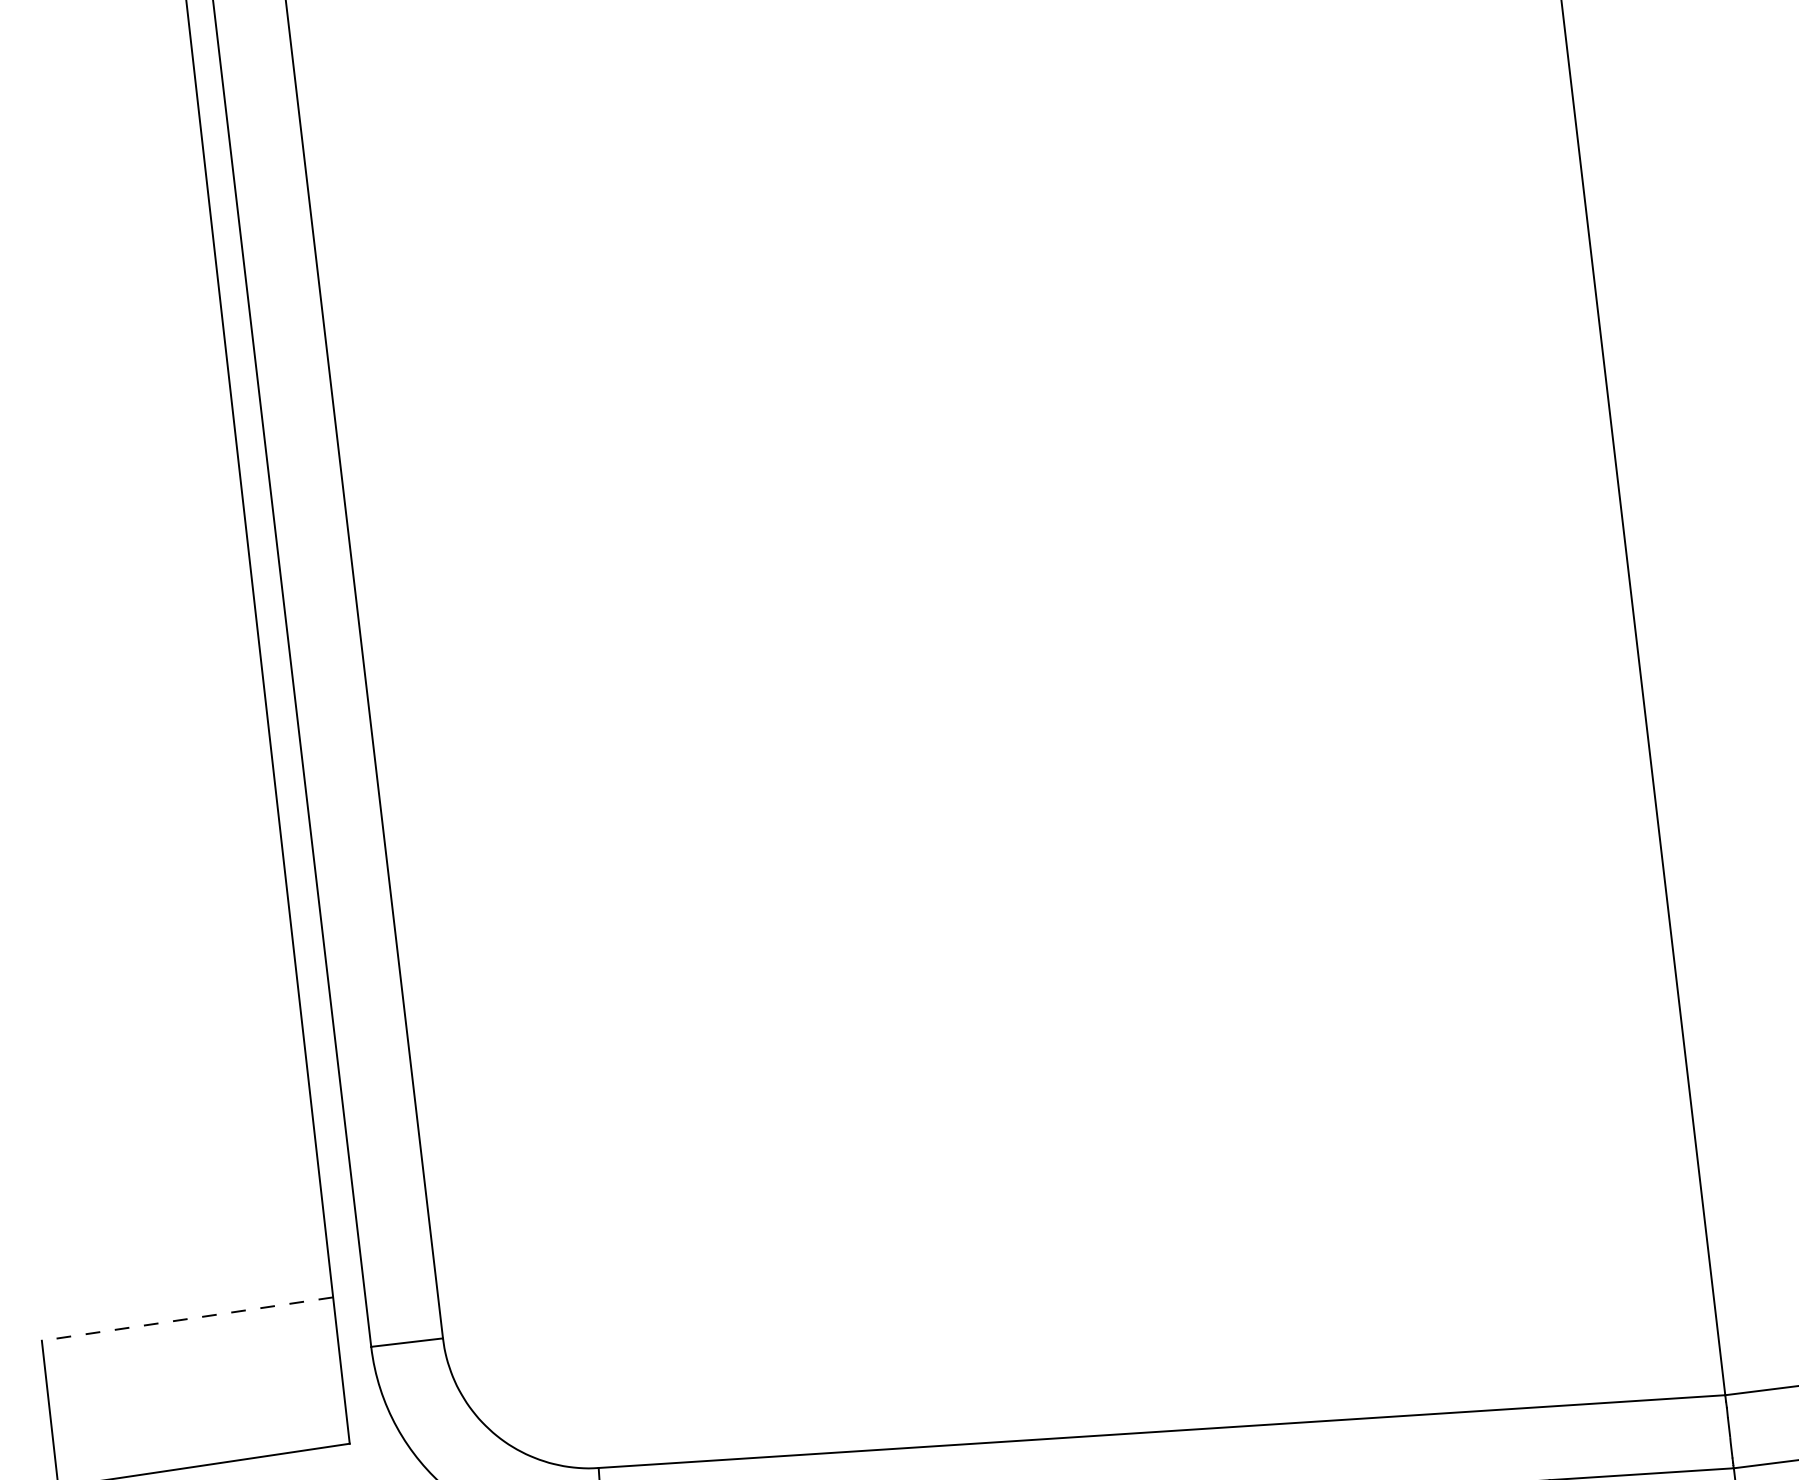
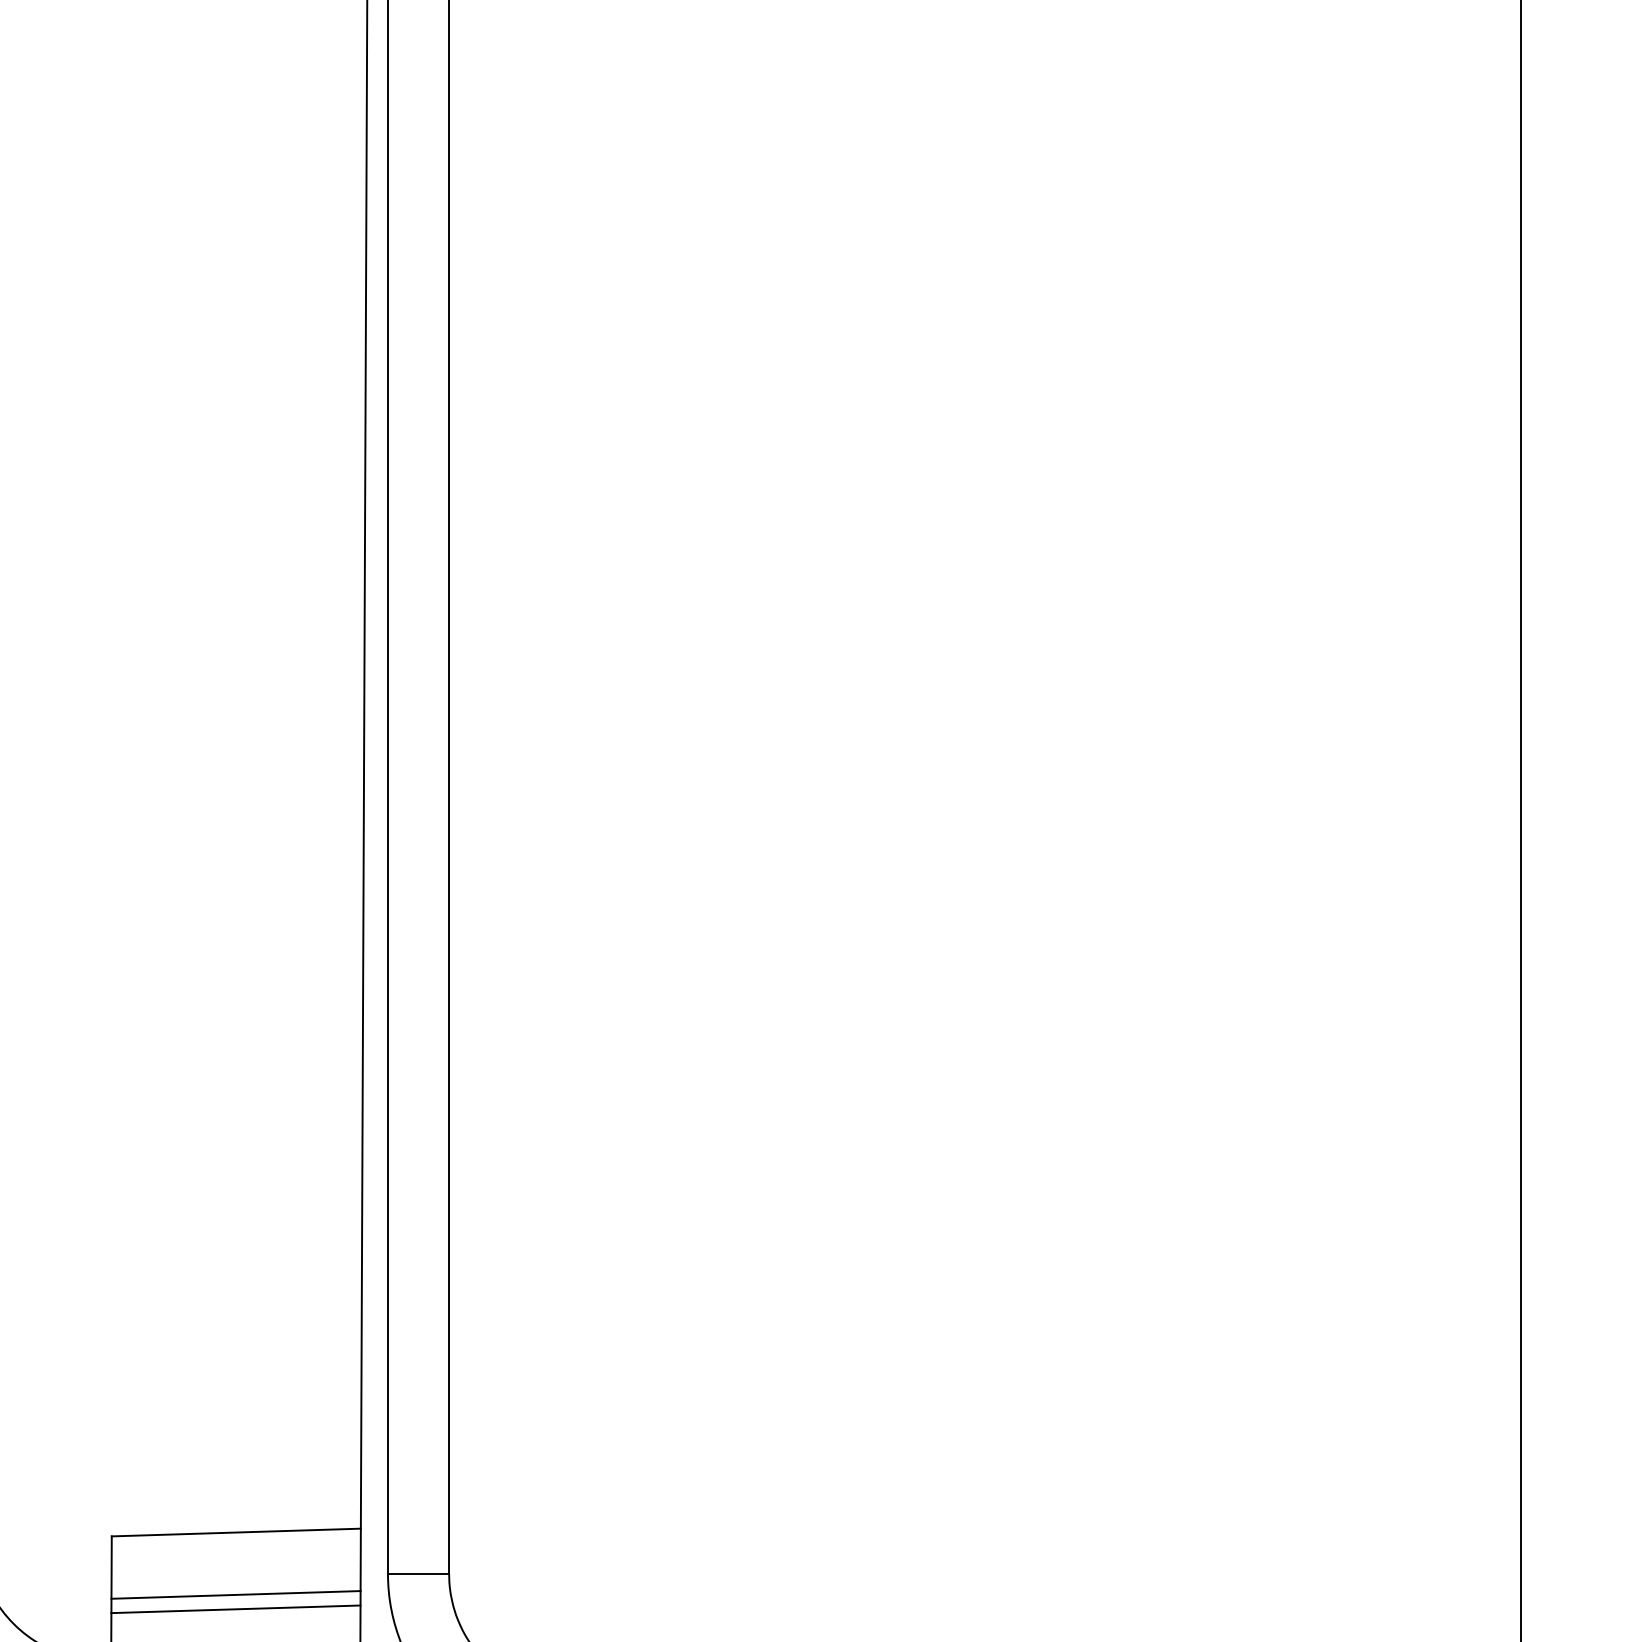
line: (187, 1319) -> (236, 1532), dashed -> solid
line: (195, 1391) -> (235, 1594), added
line: (197, 1409) -> (235, 1609), added

